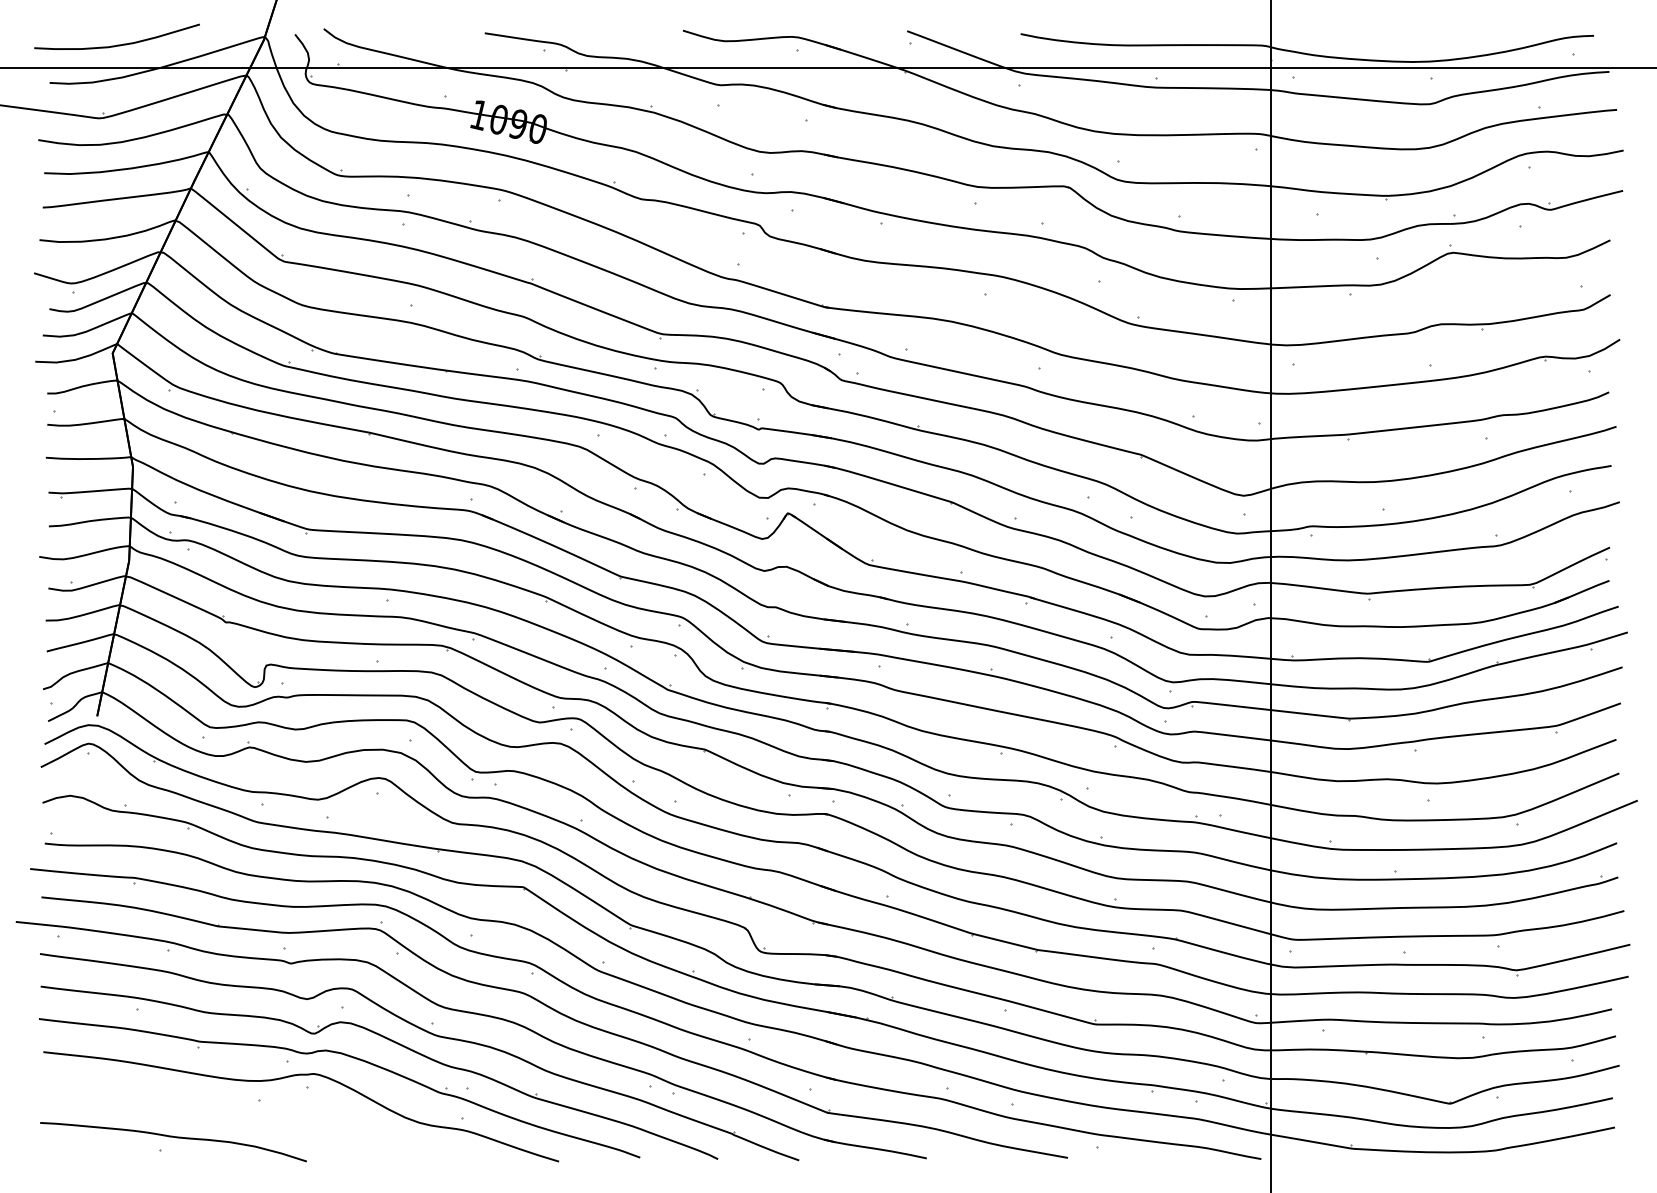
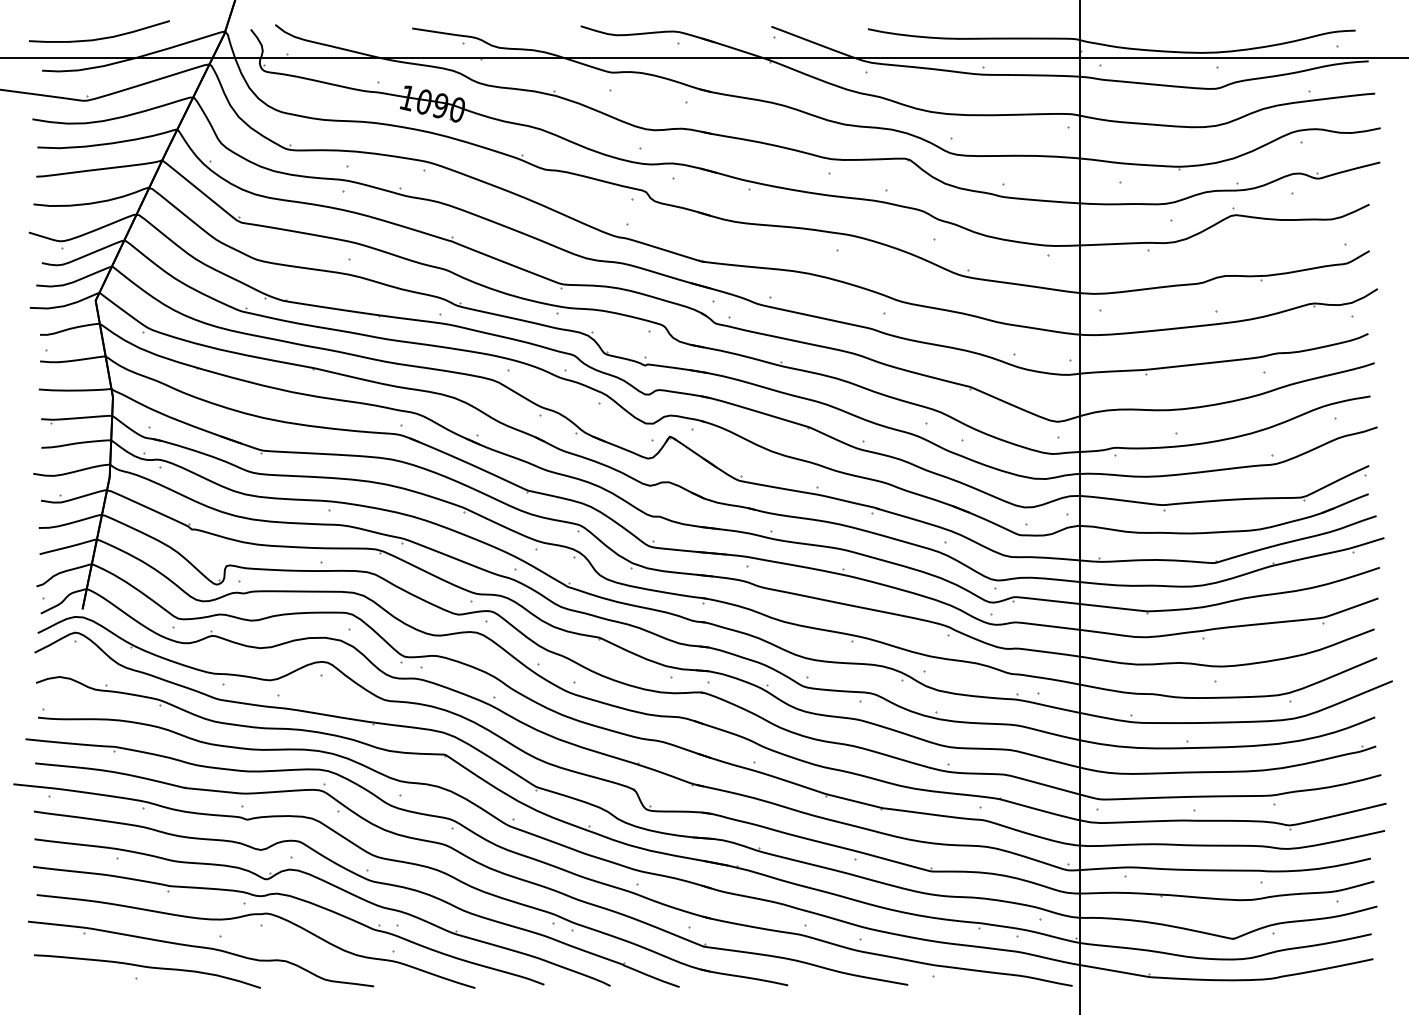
part: (236, 1114) -> (201, 948), added

